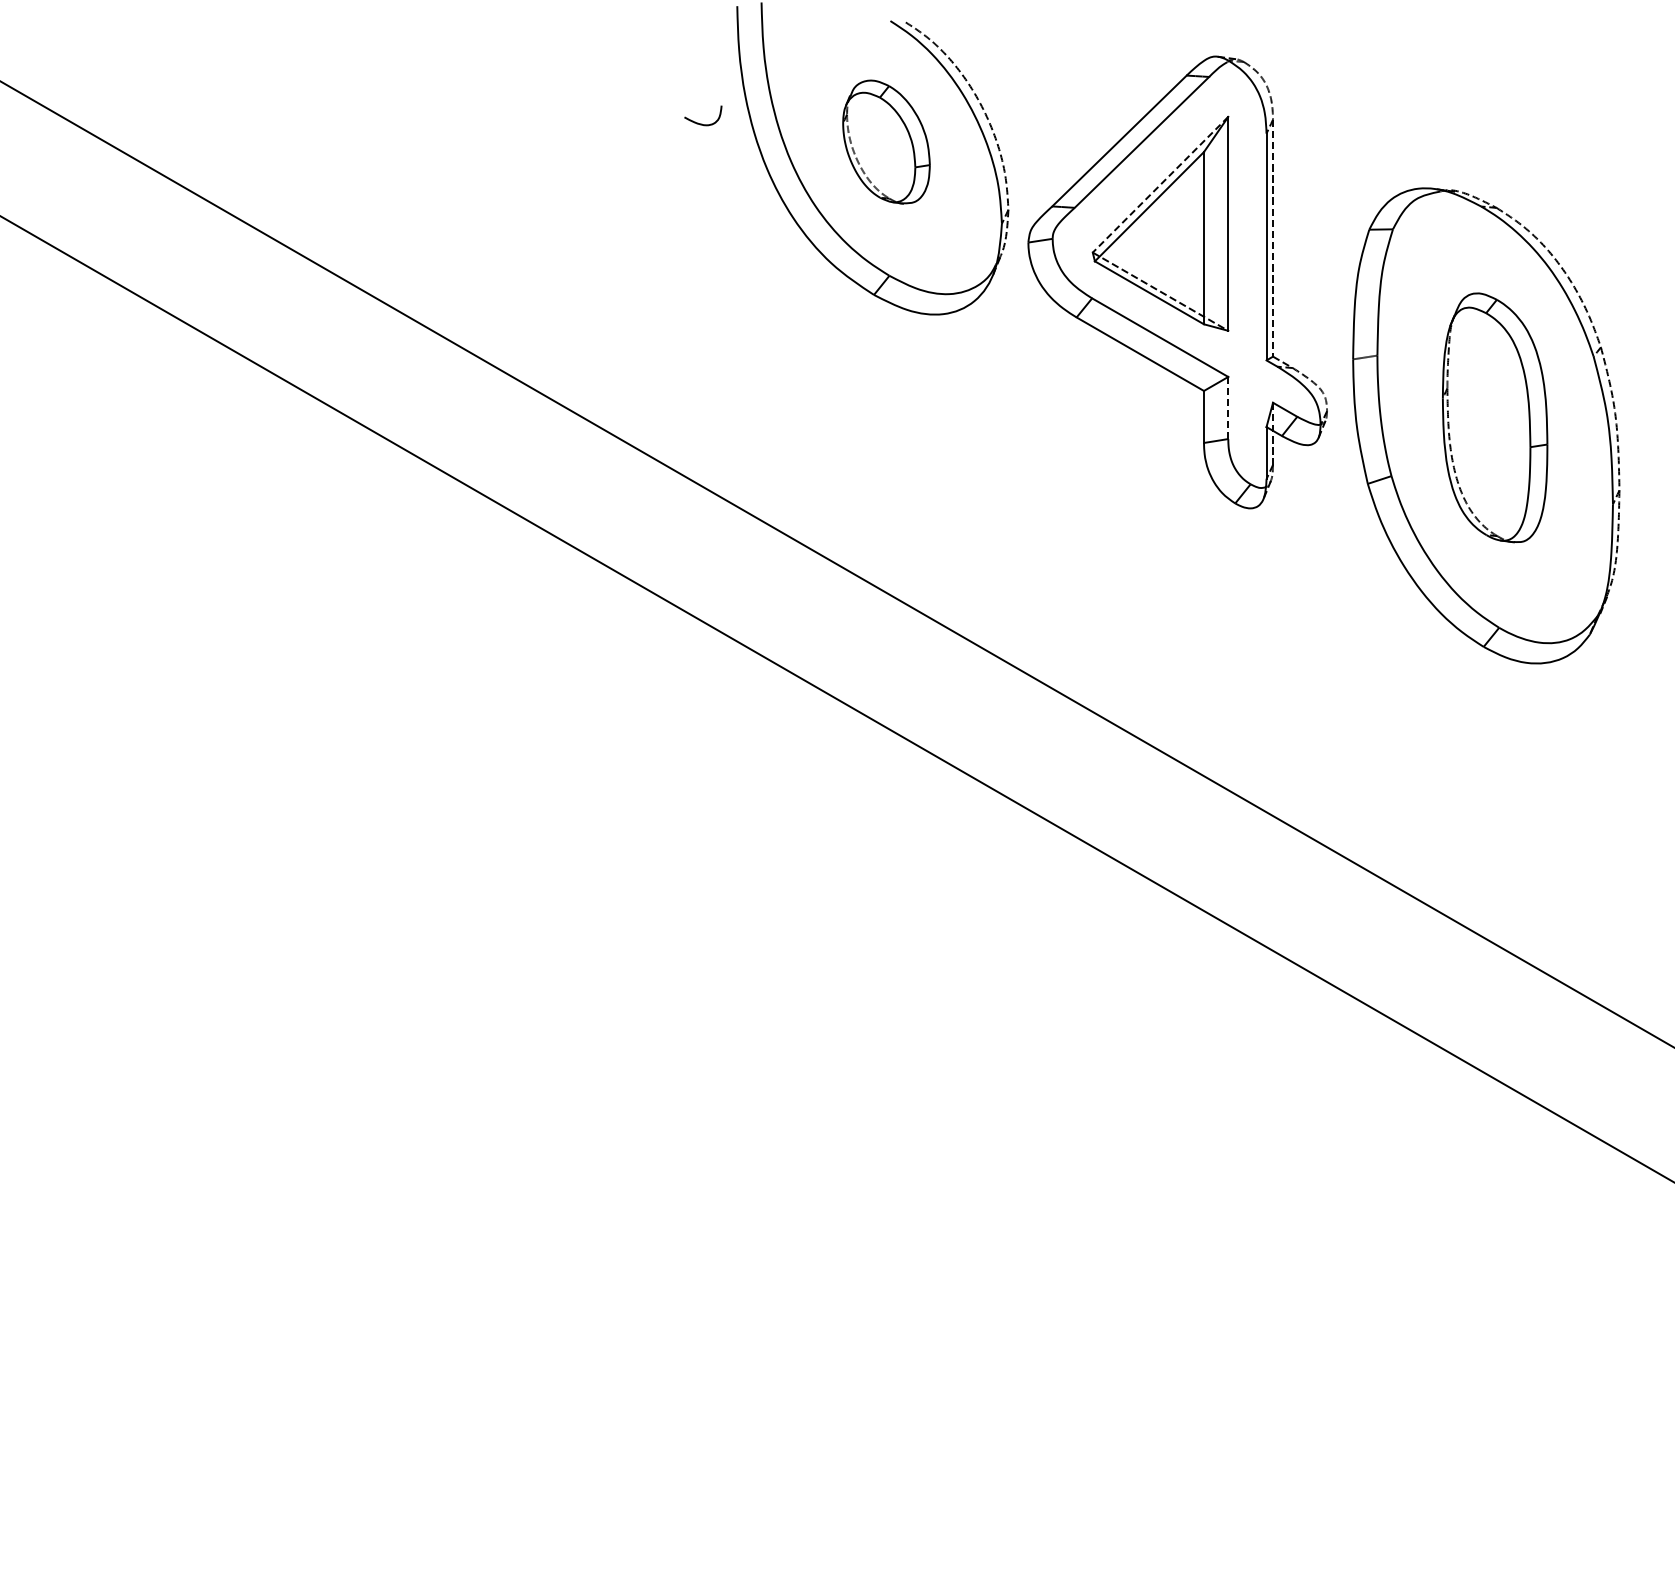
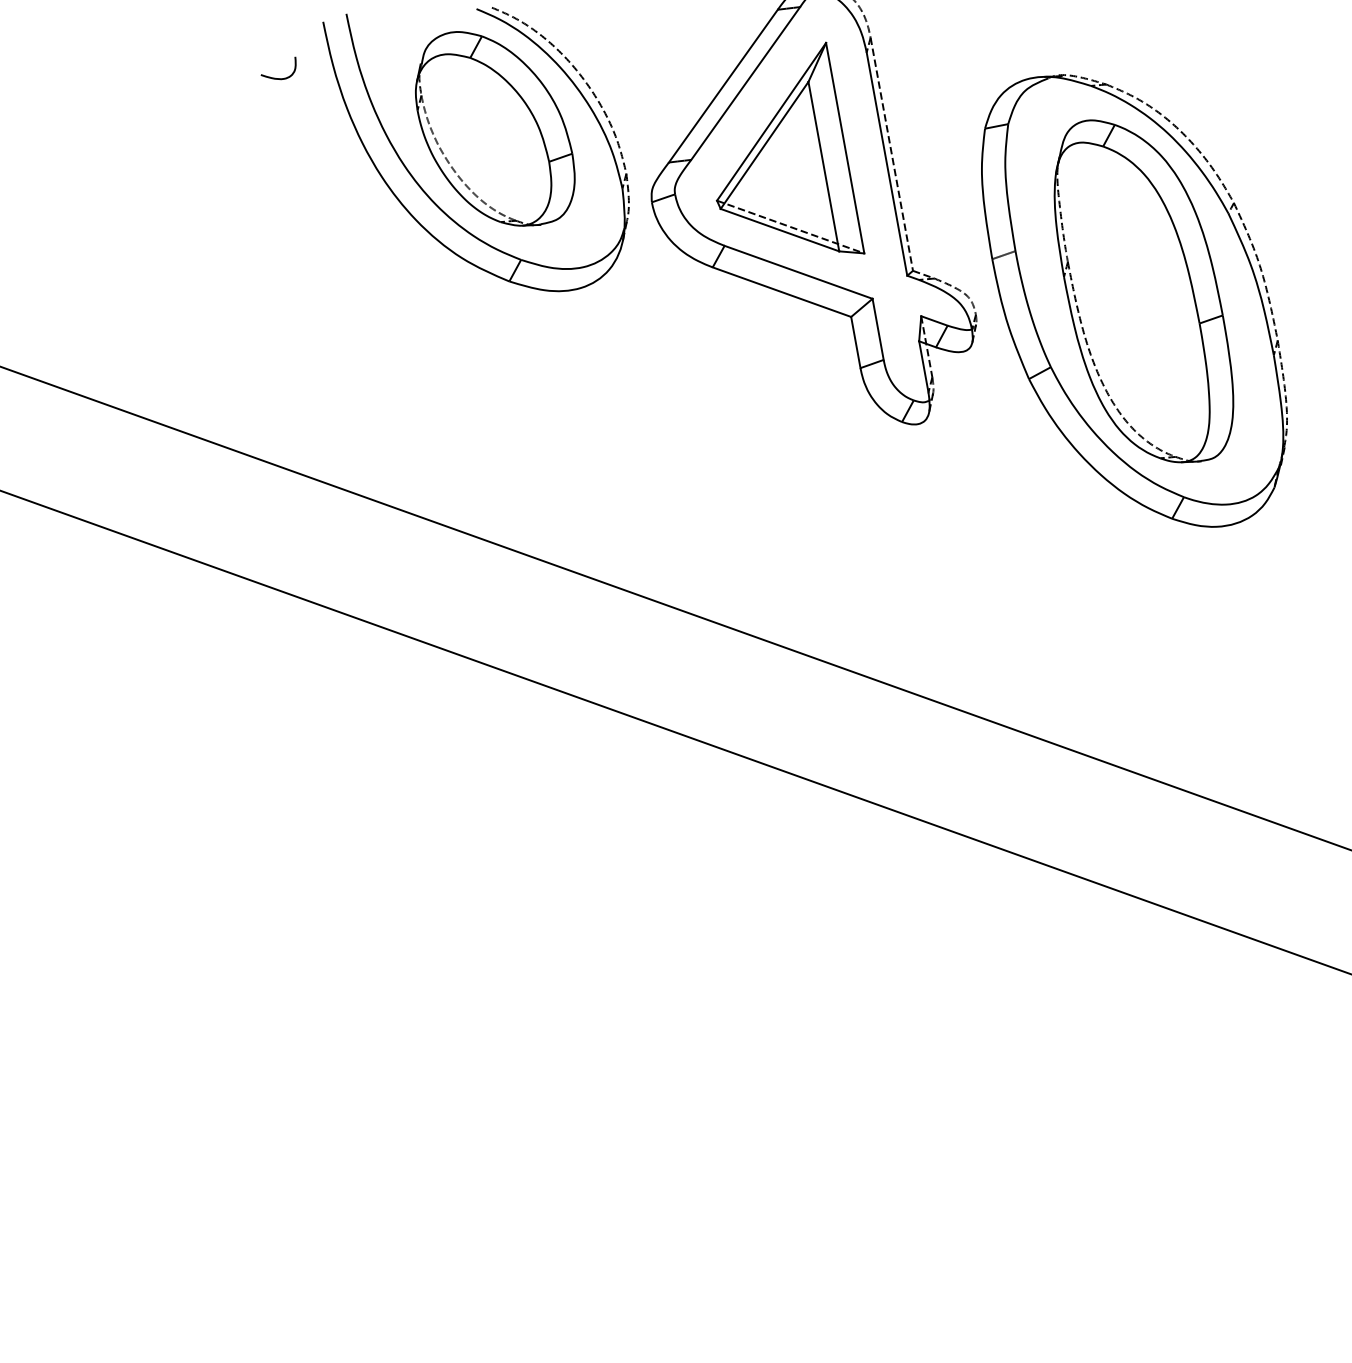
curve: (702, 123) -> (279, 77), moved
part: (886, 141) -> (494, 128), size x1.67
line: (1160, 184) -> (771, 121), dashed -> solid
line: (1228, 407) -> (878, 328), dashed -> solid
part: (1494, 417) -> (1141, 291), size x1.43

